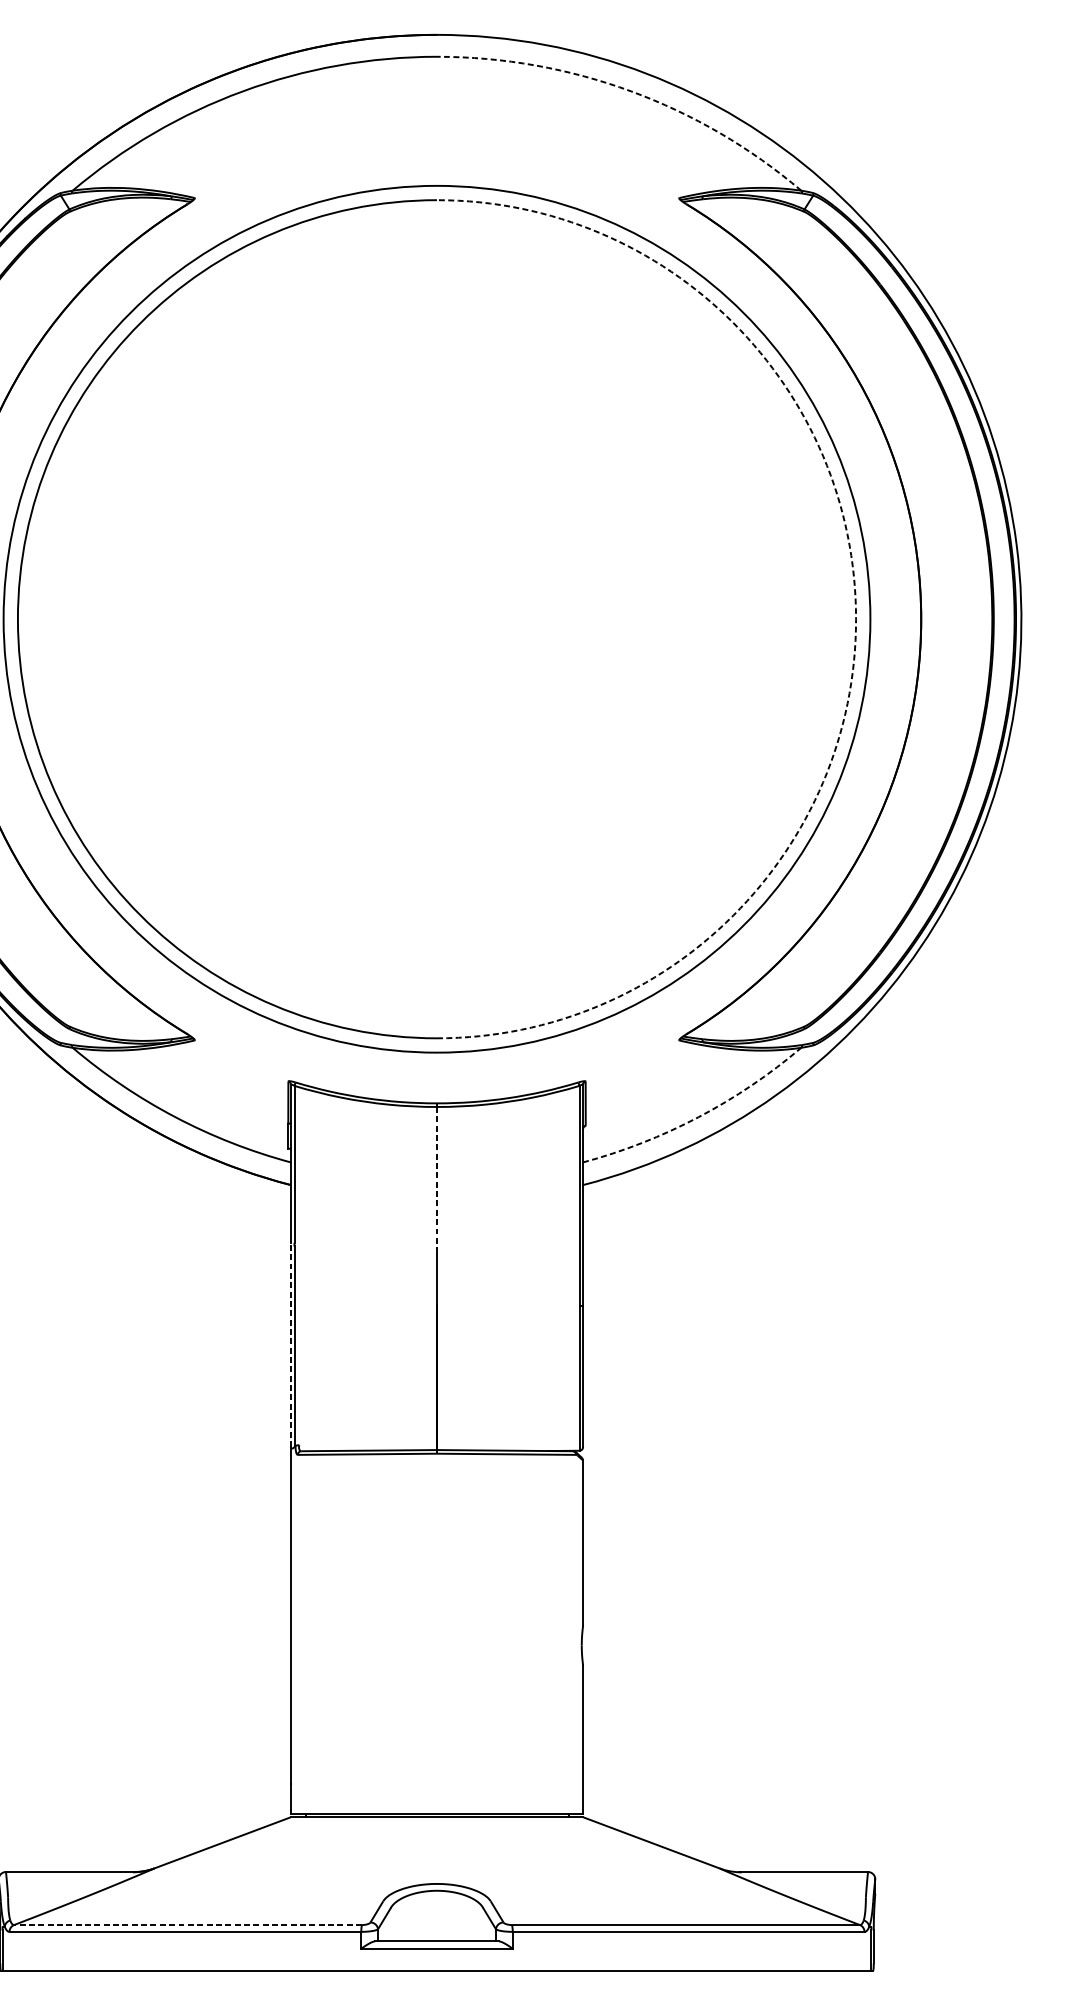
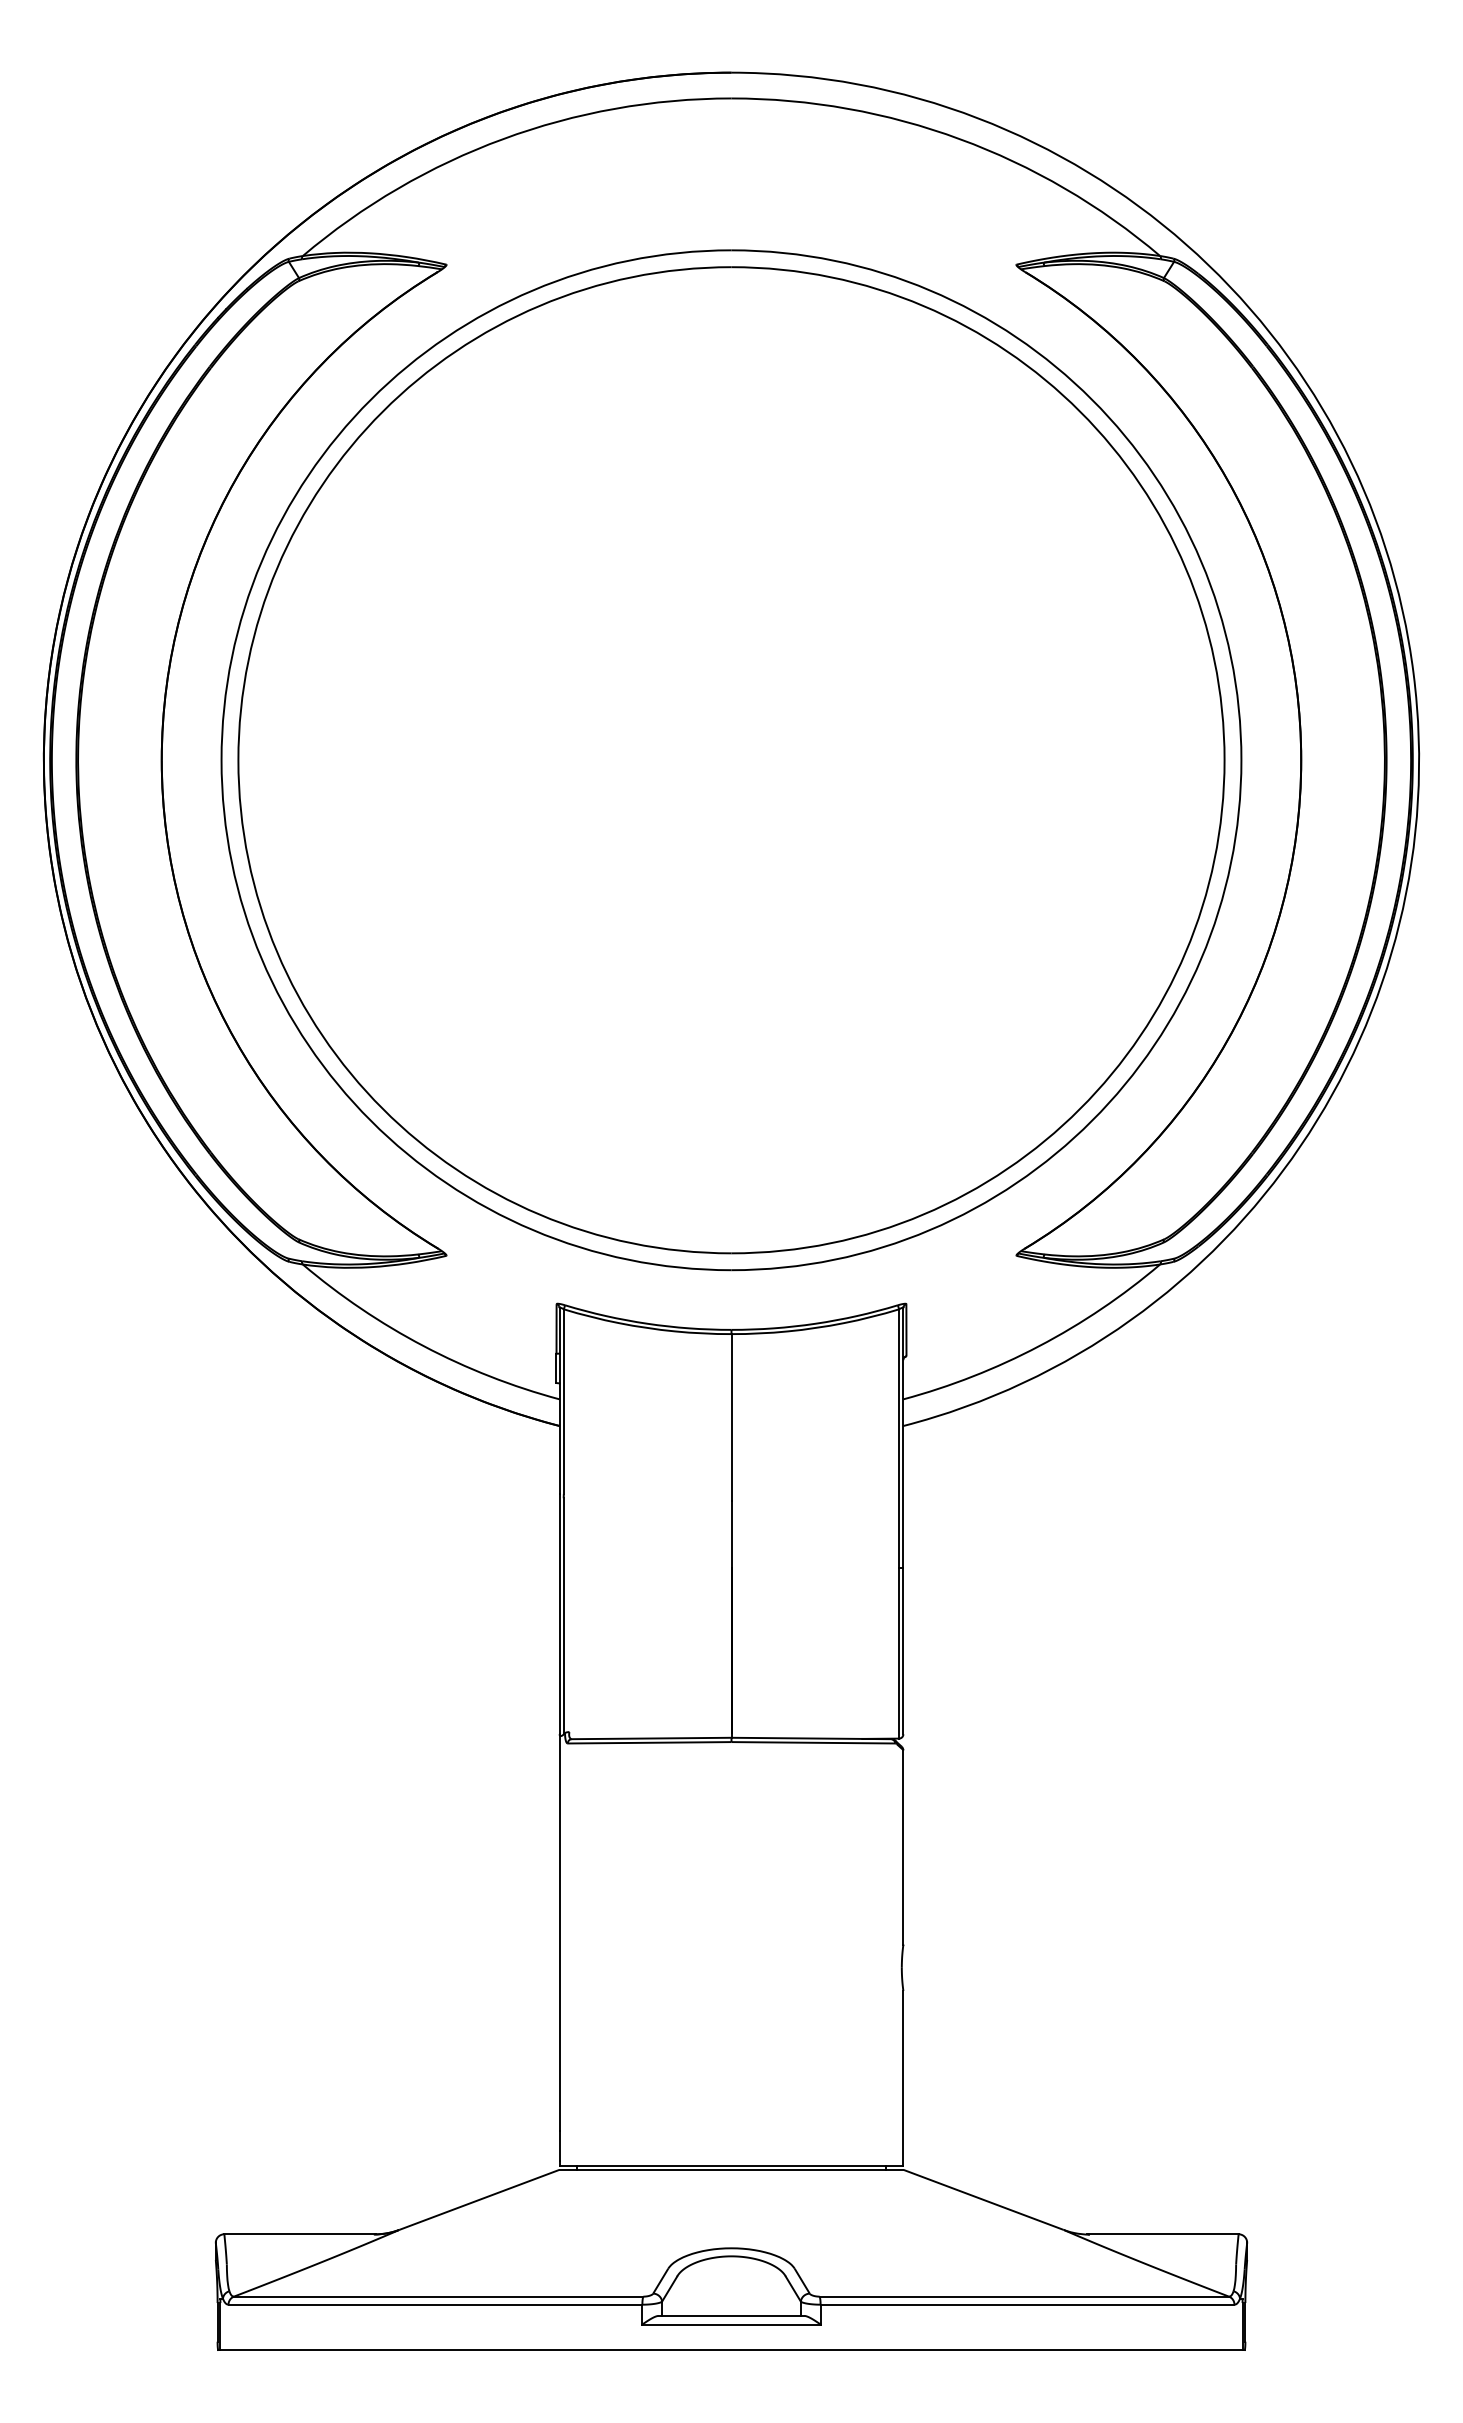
arc: (630, 91) -> (959, 139), dashed -> solid
arc: (856, 619) -> (1224, 760), dashed -> solid
arc: (698, 1117) -> (1039, 1346), dashed -> solid
line: (437, 1177) -> (731, 1417), dashed -> solid
line: (290, 1344) -> (559, 1613), dashed -> solid
line: (188, 1924) -> (438, 2296), dashed -> solid

